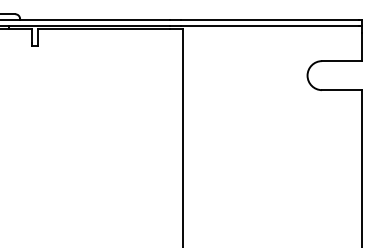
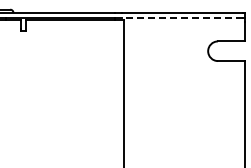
line: (269, 25) -> (182, 17), solid -> dashed

